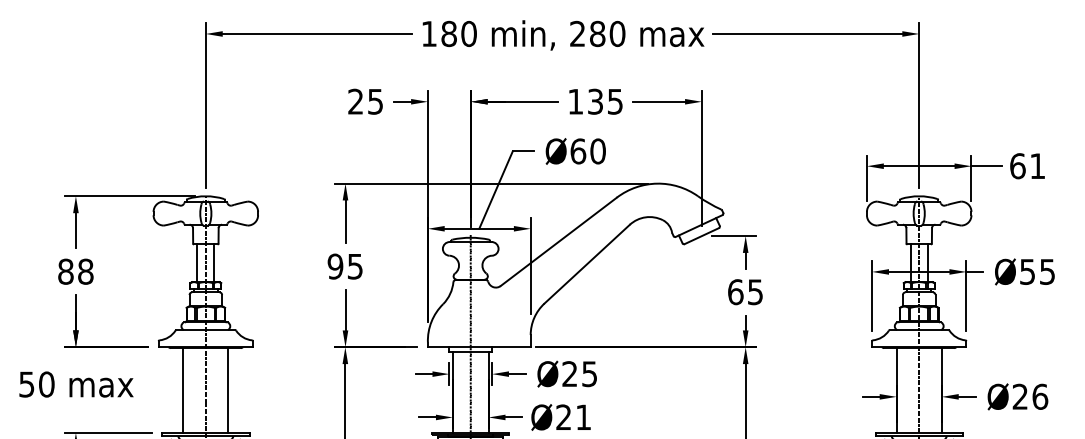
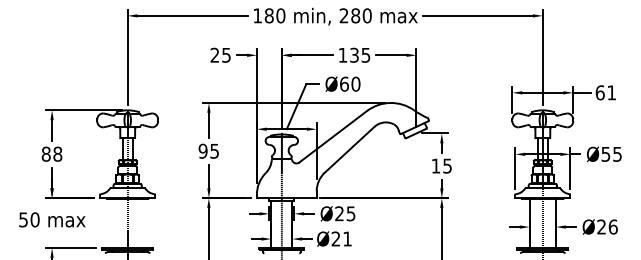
text: (734, 291) -> (435, 165), 65 -> 15
line: (183, 390) -> (114, 223), removed
line: (227, 390) -> (140, 223), removed

